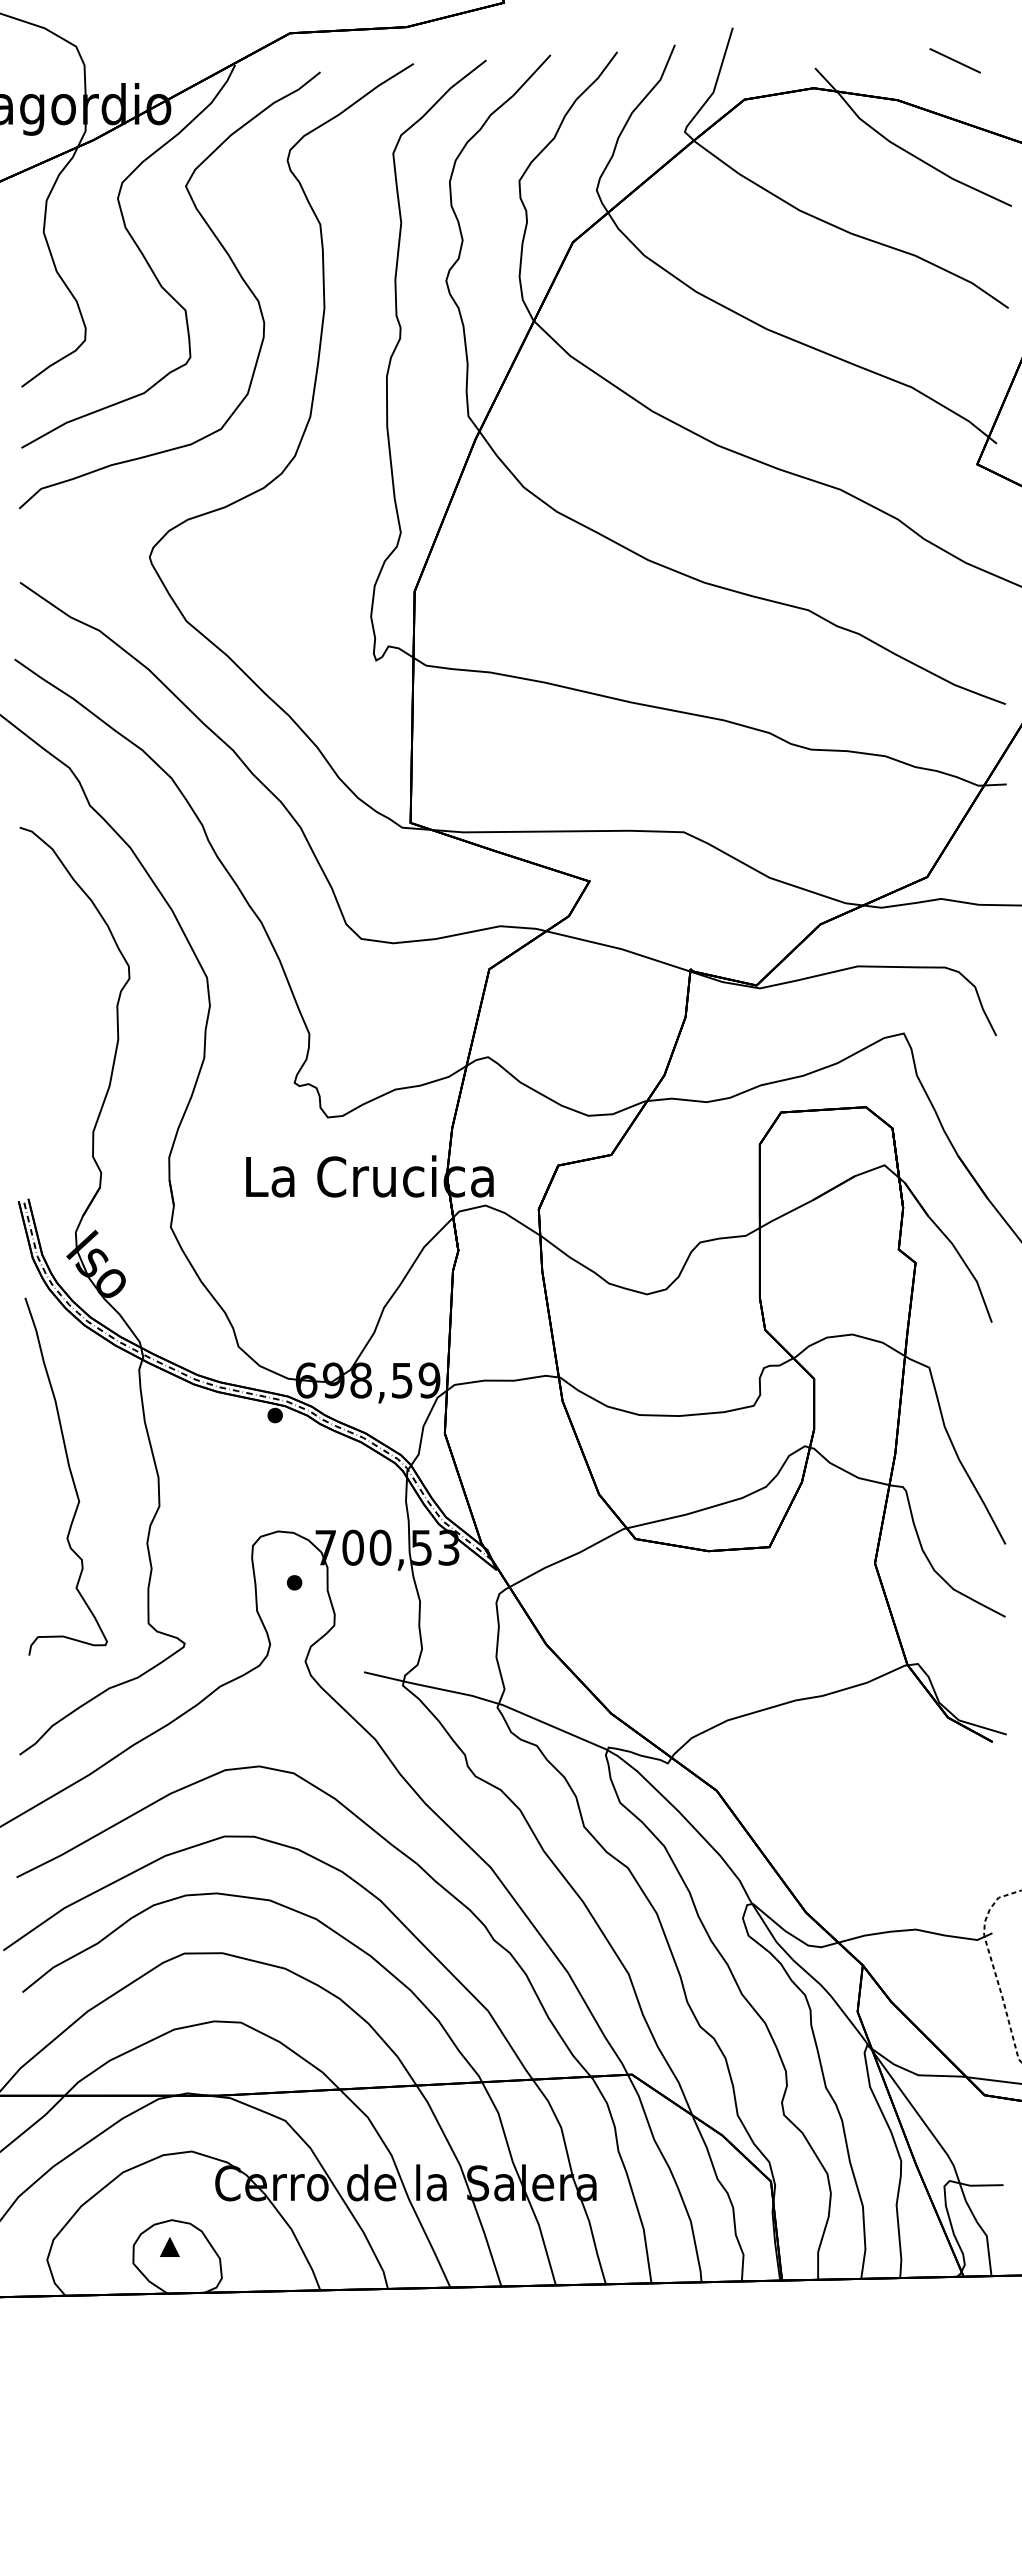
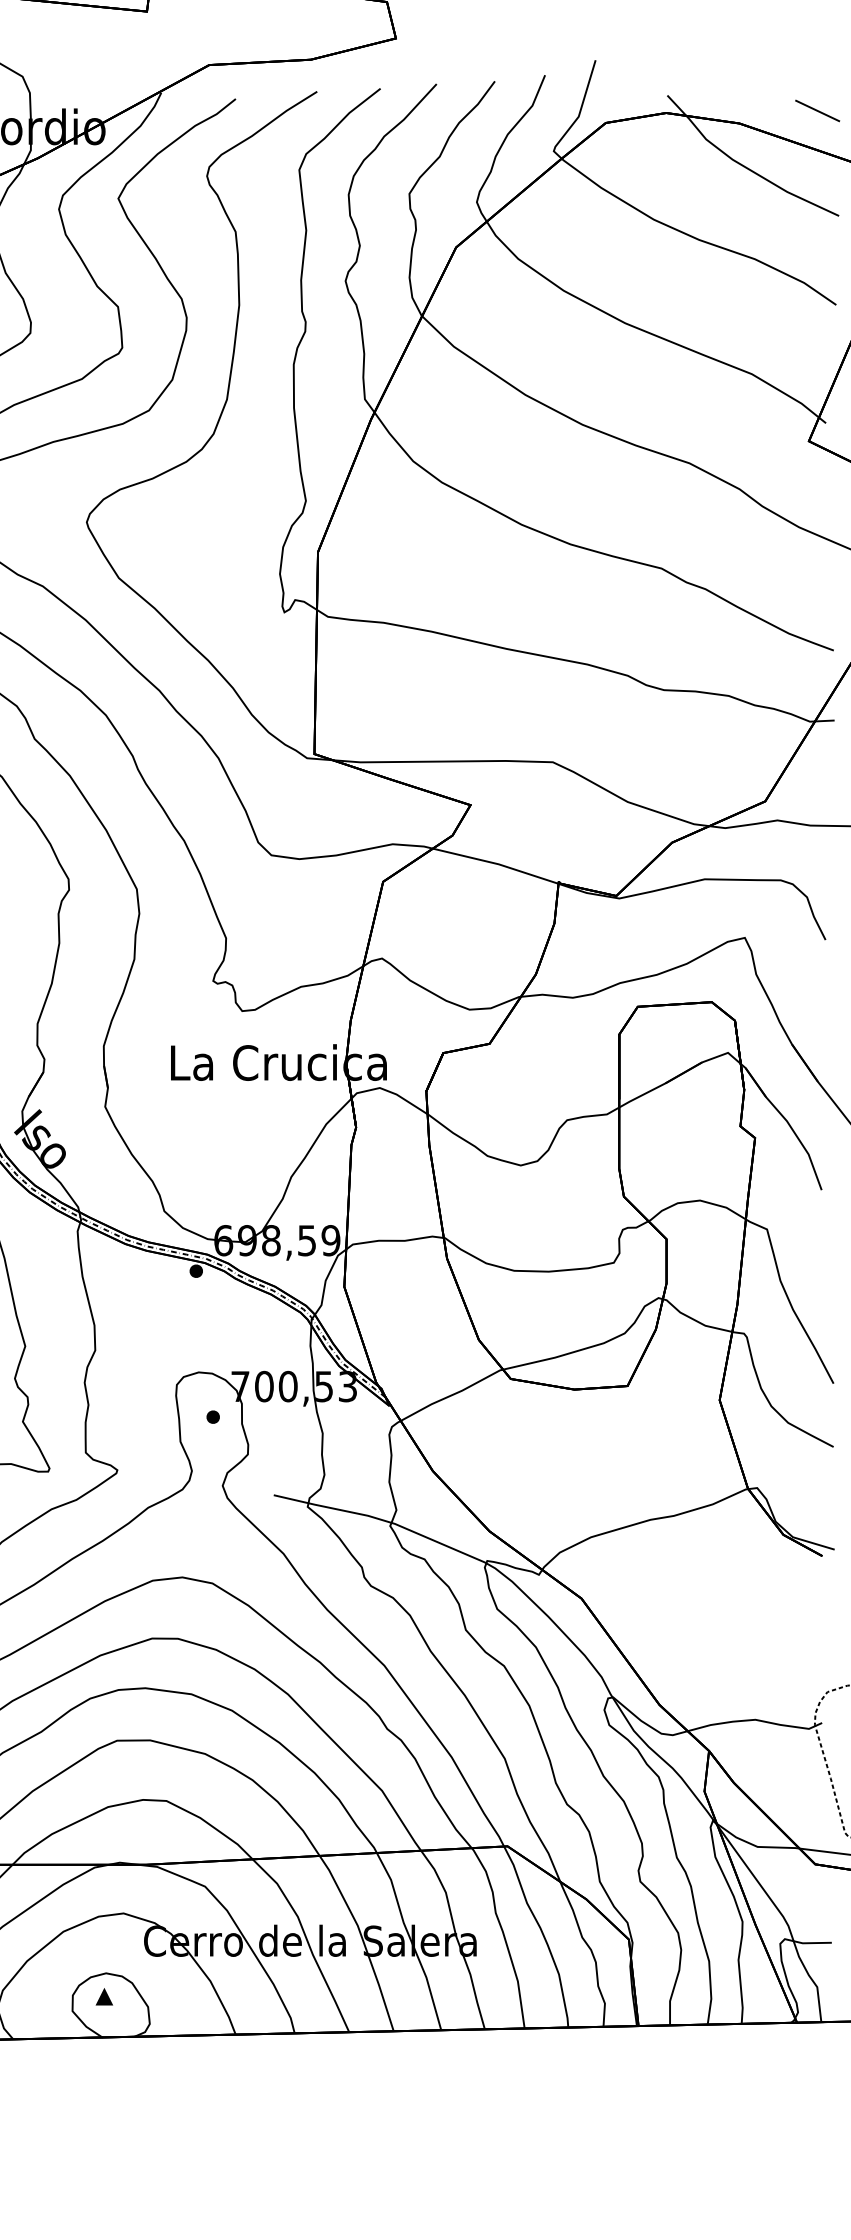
line: (954, 60) -> (816, 110), moved

